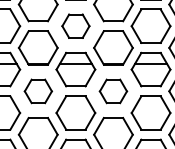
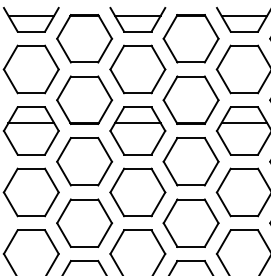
part: (75, 26) -> (137, 69), size x1.43
part: (38, 91) -> (84, 161), size x1.43
part: (113, 91) -> (190, 161), size x1.43

